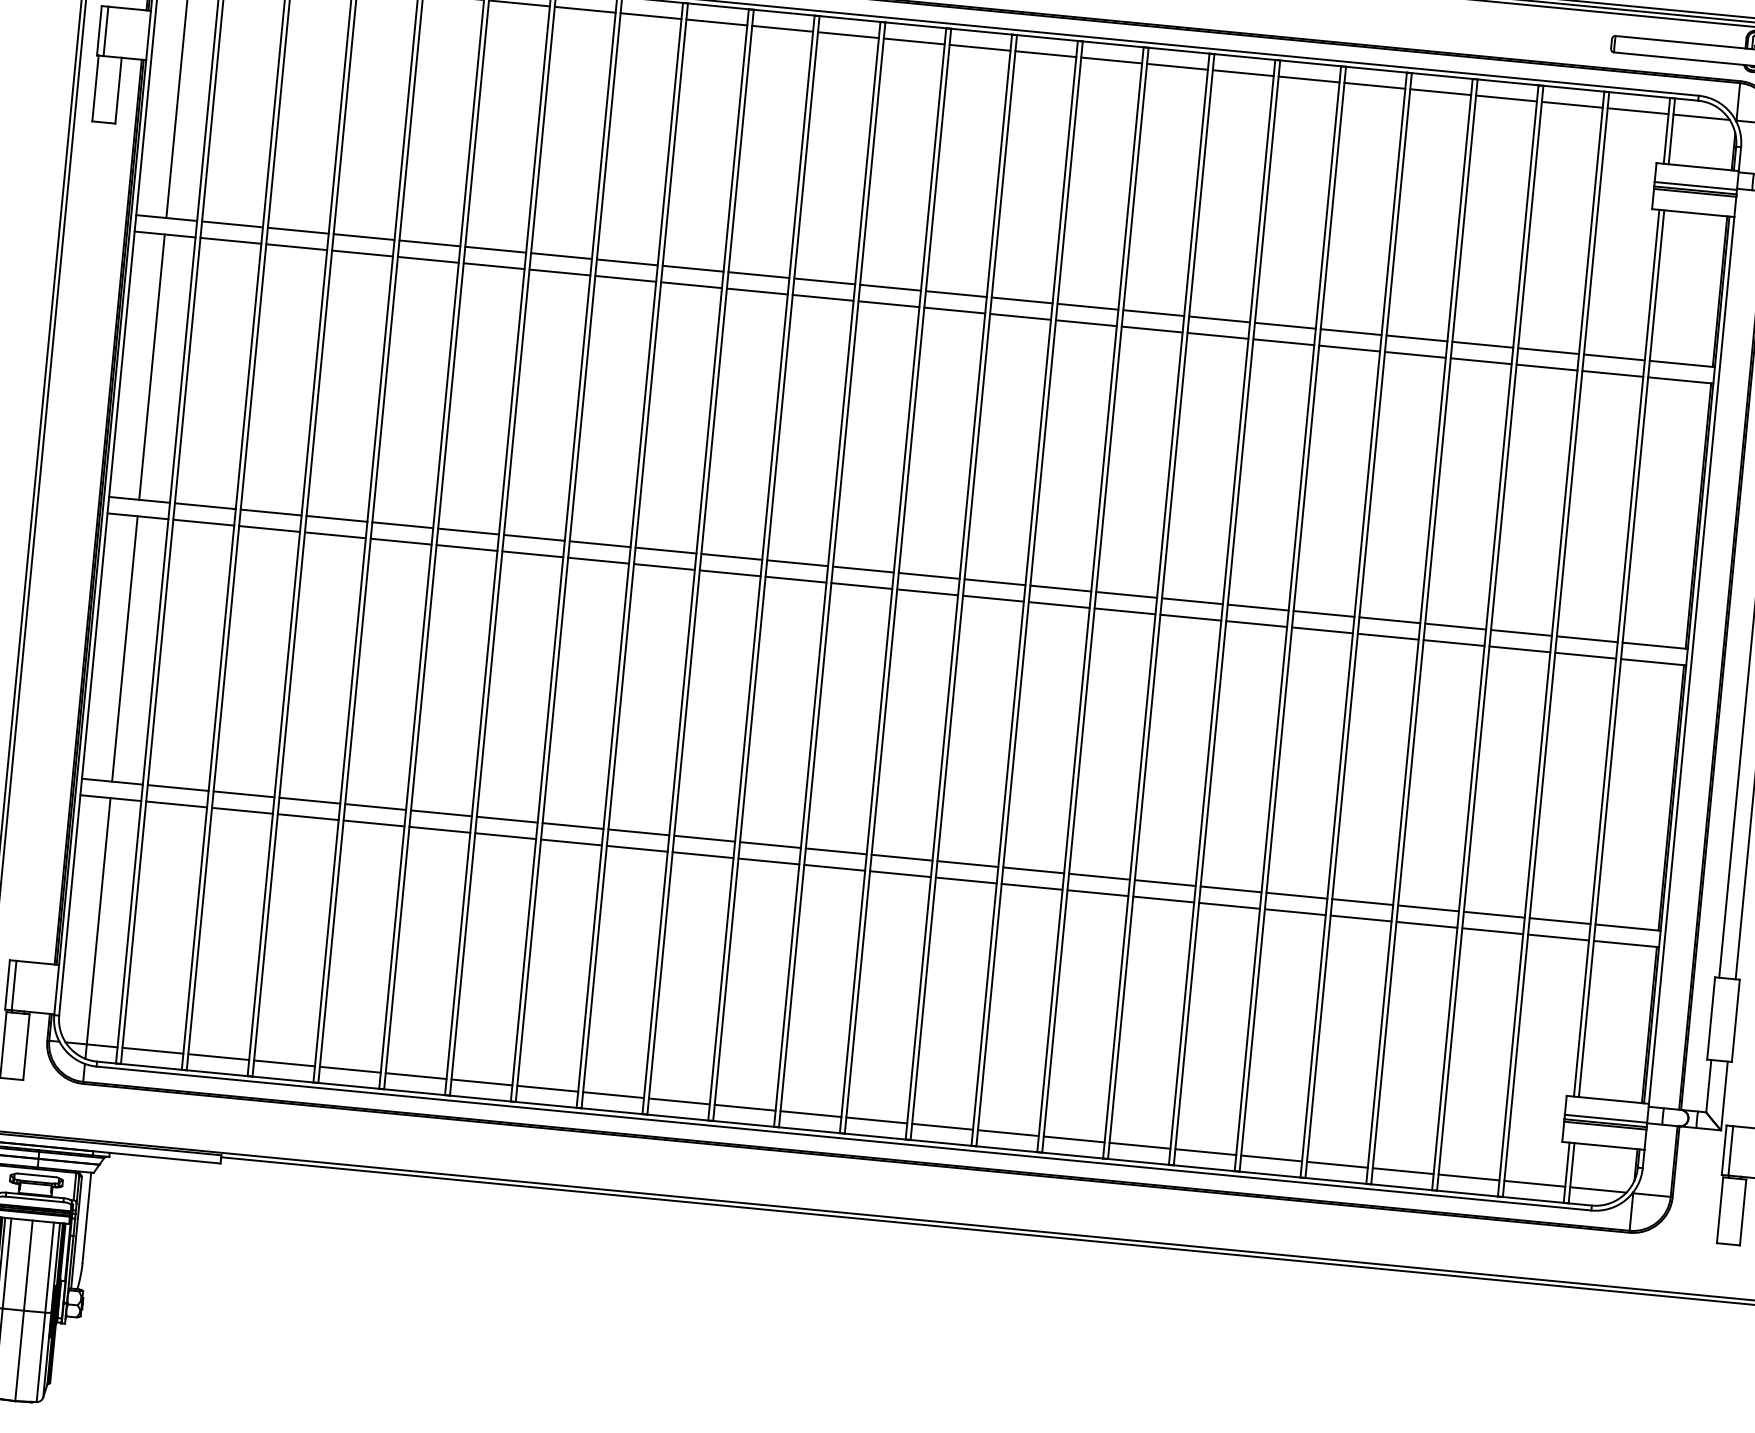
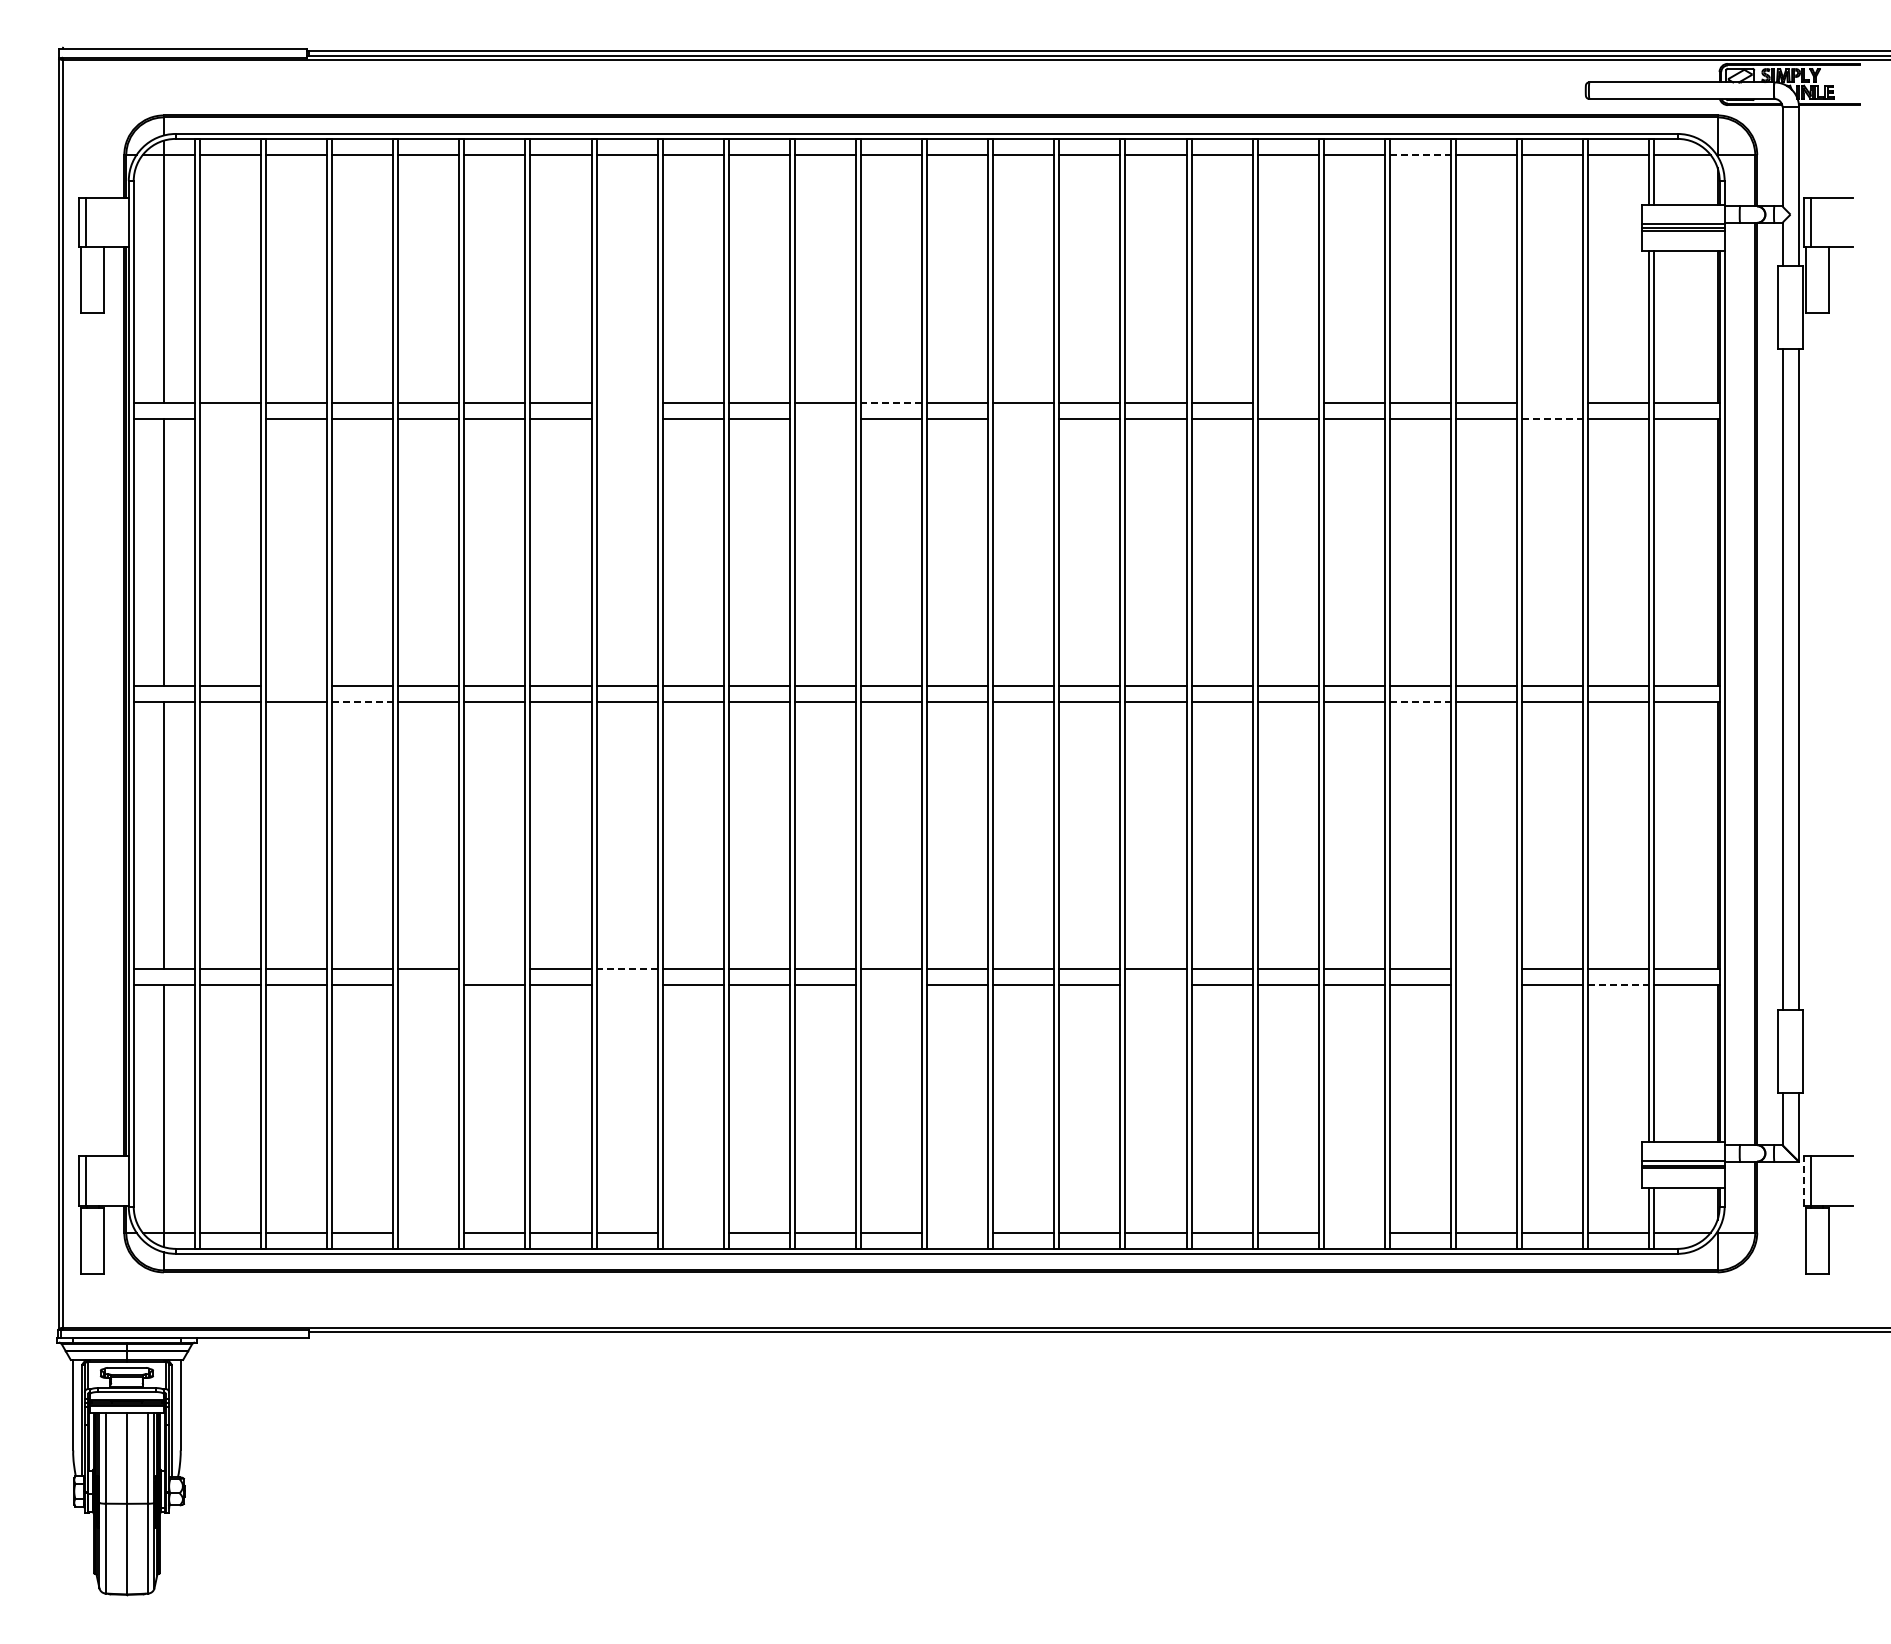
line: (1440, 92) -> (1420, 155), solid -> dashed
line: (230, 241) -> (230, 419), removed
line: (626, 262) -> (626, 402), removed
line: (625, 279) -> (626, 419), removed
line: (890, 287) -> (891, 402), solid -> dashed
line: (822, 298) -> (824, 419), removed
line: (1020, 317) -> (1023, 419), removed
line: (1284, 325) -> (1287, 402), removed
line: (1548, 351) -> (1552, 402), removed
line: (1546, 368) -> (1552, 419), solid -> dashed
line: (271, 512) -> (296, 685), removed
line: (335, 535) -> (362, 702), solid -> dashed
line: (1388, 637) -> (1420, 702), solid -> dashed
line: (441, 813) -> (494, 968), removed
line: (373, 823) -> (428, 985), removed
line: (573, 825) -> (627, 968), solid -> dashed
line: (570, 842) -> (626, 985), removed
line: (834, 868) -> (891, 985), removed
line: (1097, 893) -> (1155, 985), removed
line: (1428, 908) -> (1486, 968), removed
line: (1426, 925) -> (1486, 985), removed
line: (1558, 937) -> (1618, 985), solid -> dashed
line: (350, 1069) -> (428, 1232), removed
line: (612, 1094) -> (692, 1232), removed
line: (876, 1120) -> (957, 1232), removed
line: (1723, 1150) -> (1803, 1181), solid -> dashed
line: (1270, 1158) -> (1353, 1232), removed

